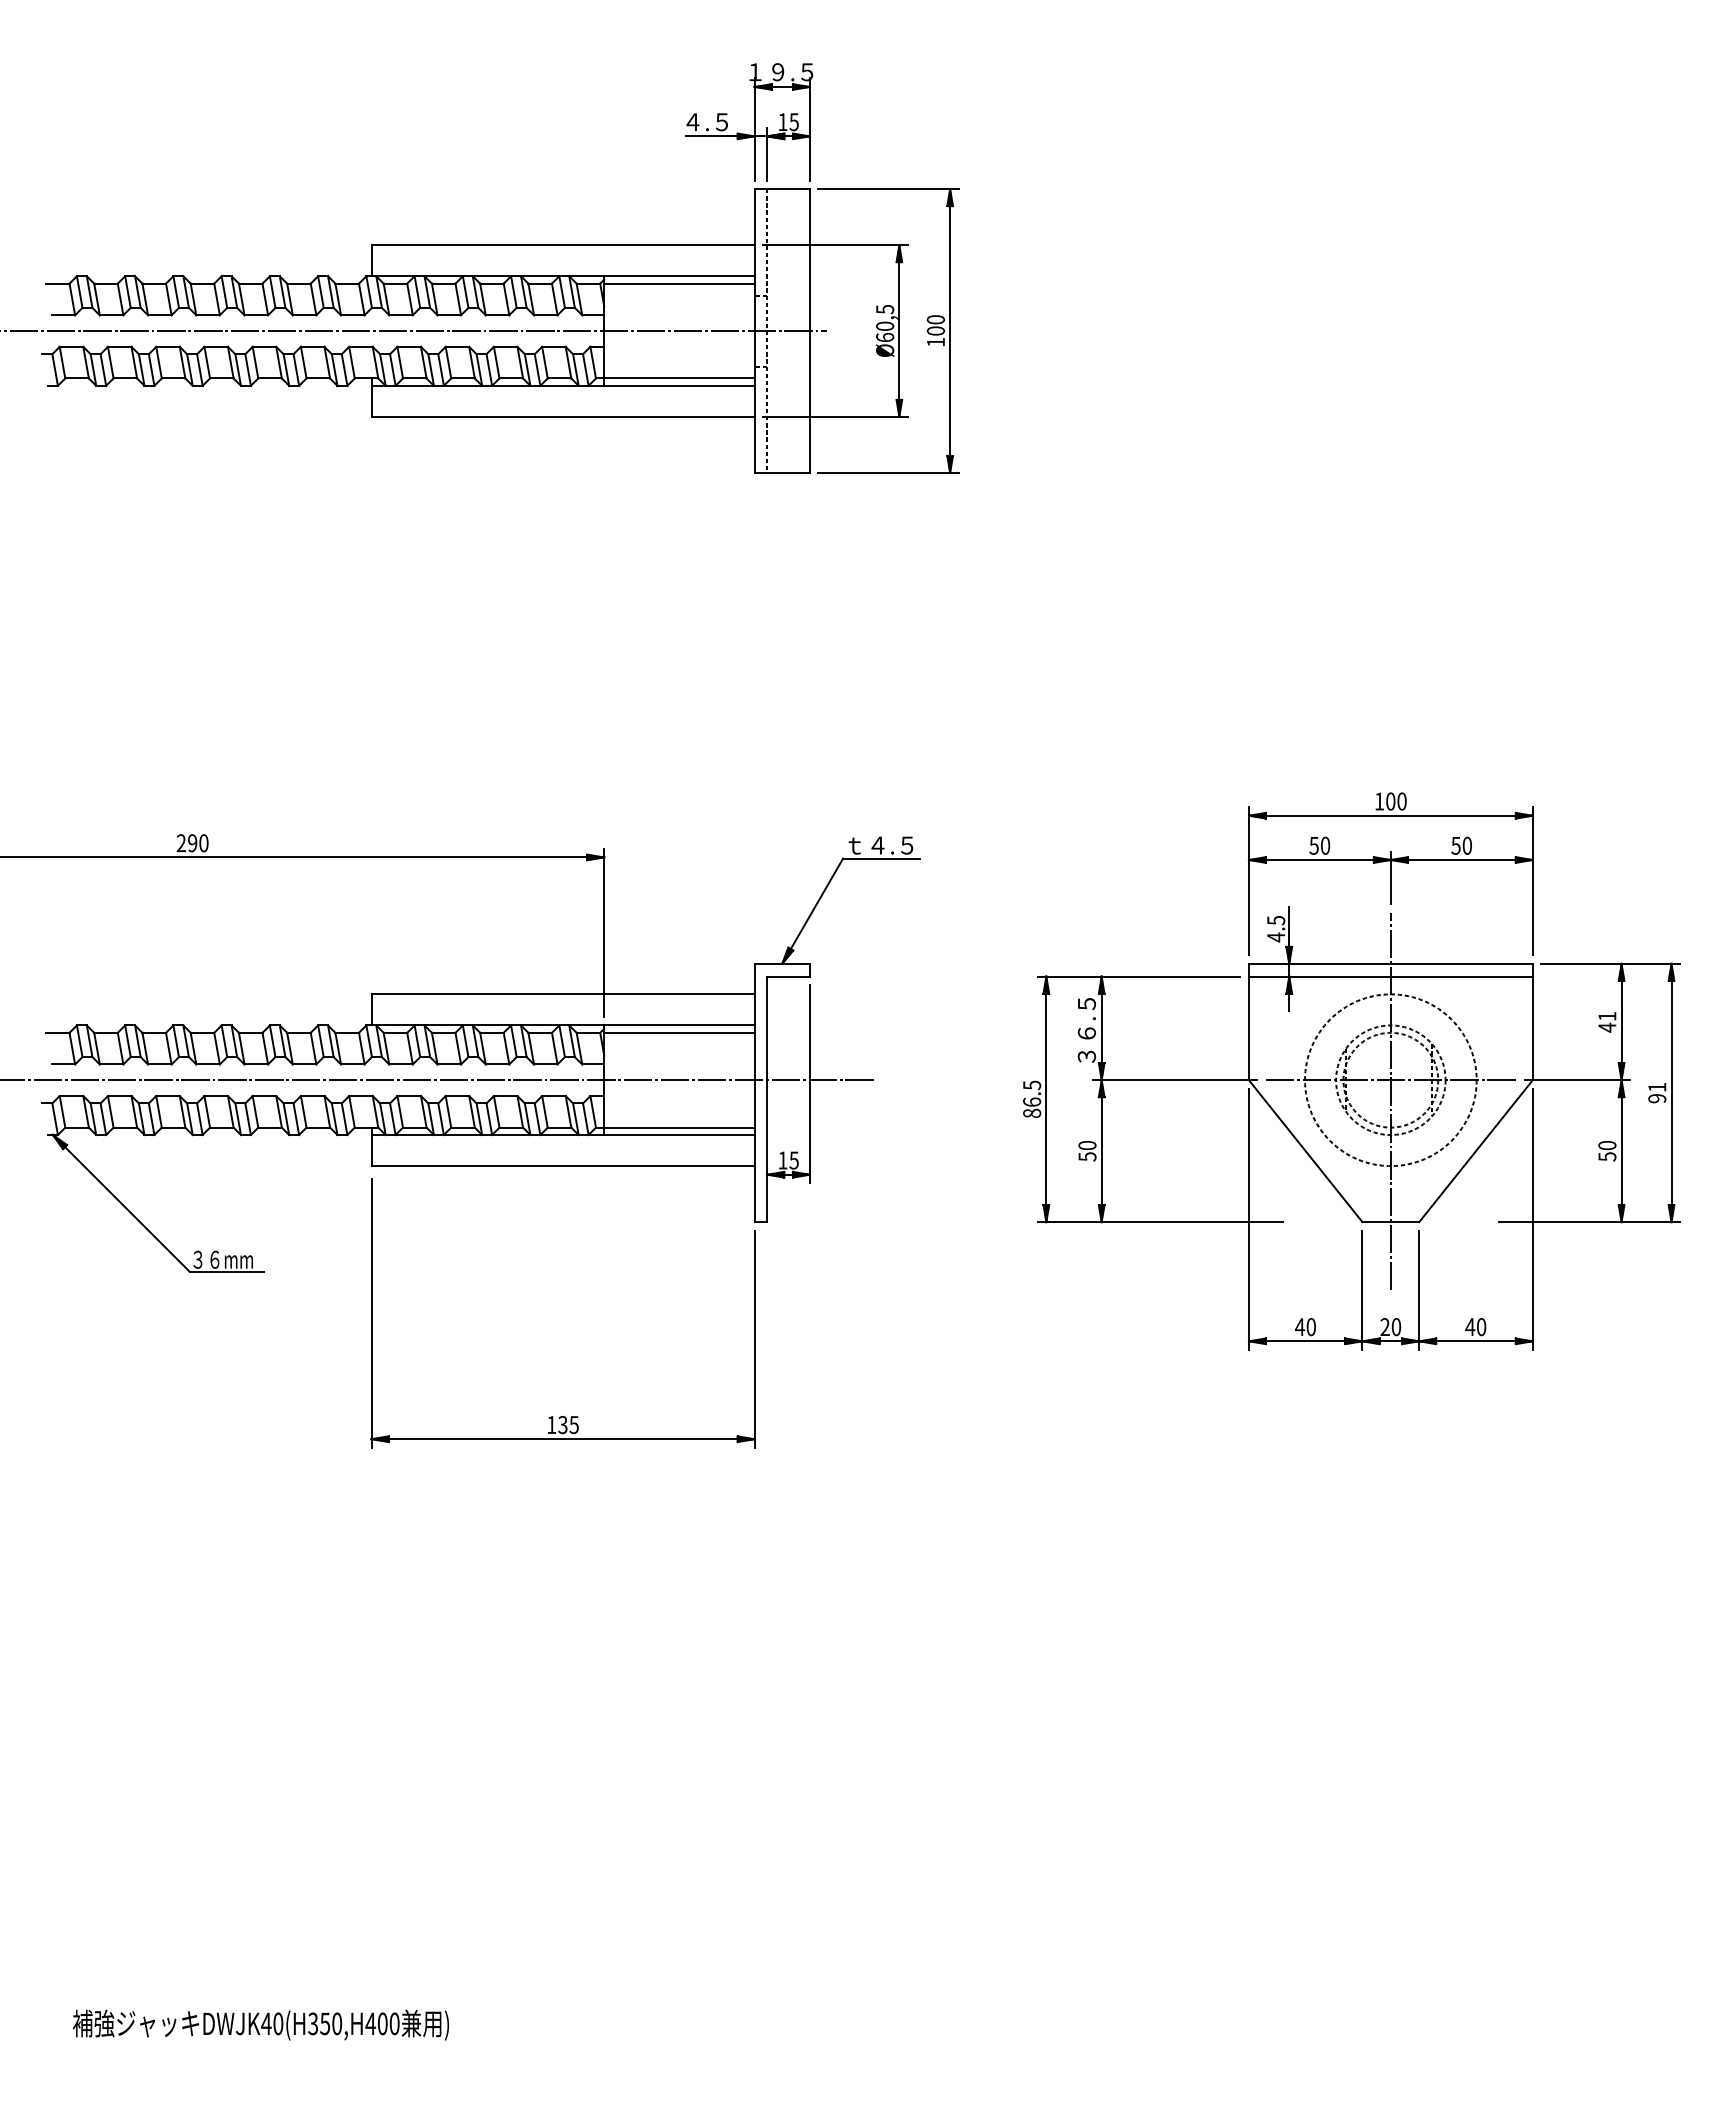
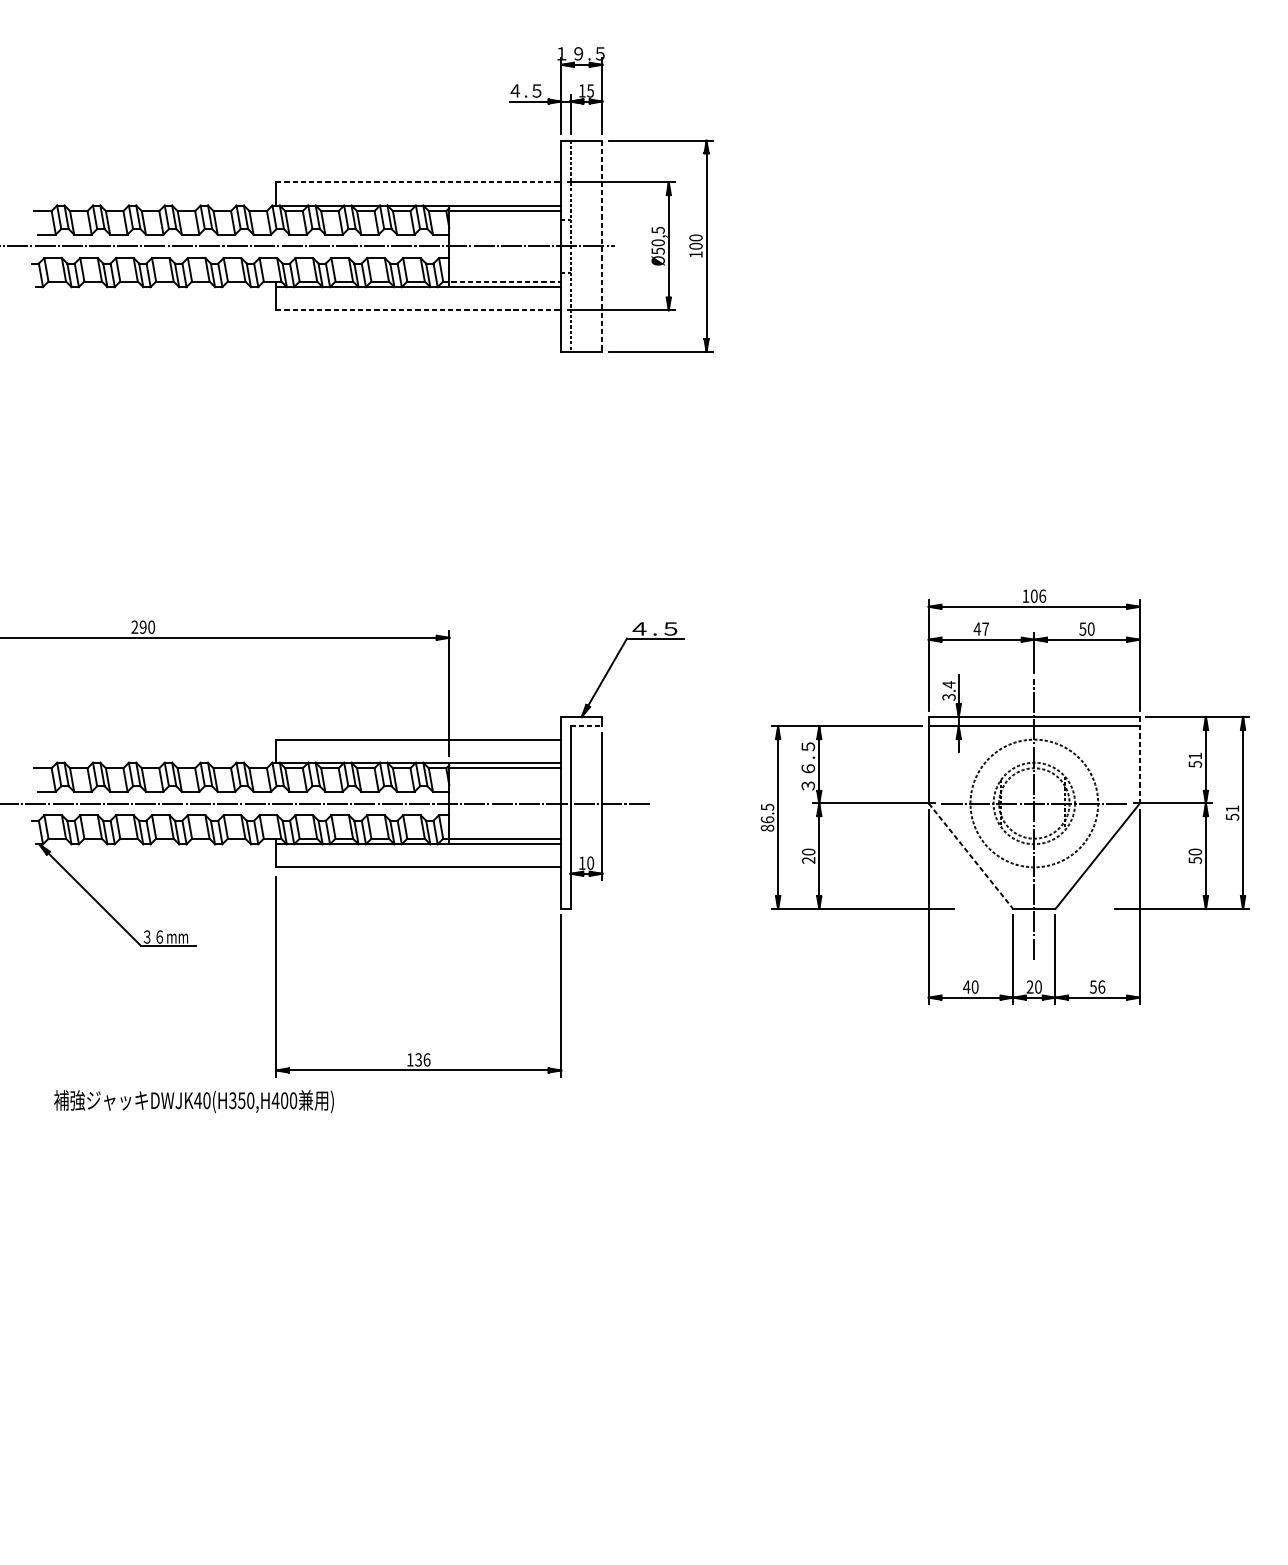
line: (563, 245) -> (419, 182), solid -> dashed
line: (809, 331) -> (601, 246), solid -> dashed
text: (885, 337) -> (658, 251), Ø60,5 -> Ø50,5
line: (675, 378) -> (502, 281), solid -> dashed
line: (563, 416) -> (419, 309), solid -> dashed
text: (1401, 801) -> (1042, 596), 100 -> 106
text: (880, 845) -> (654, 628), ｔ４.５ -> ^J４.５
text: (1319, 845) -> (981, 628), 50 -> 47
text: (1276, 928) -> (949, 690), 4.5 -> 3.4
line: (789, 976) -> (587, 726), solid -> dashed
line: (1532, 1022) -> (1139, 760), solid -> dashed
text: (1607, 1027) -> (1195, 764), 41 -> 51
text: (1657, 1098) -> (1232, 817), 91 -> 51
line: (1305, 1151) -> (970, 856), solid -> dashed
text: (1087, 1156) -> (808, 860), 50 -> 20
text: (793, 1160) -> (590, 863), 15 -> 10
text: (1475, 1327) -> (1097, 987), 40 -> 56
text: (573, 1424) -> (426, 1059), 135 -> 136
text: (260, 2024) -> (193, 1101), moved

